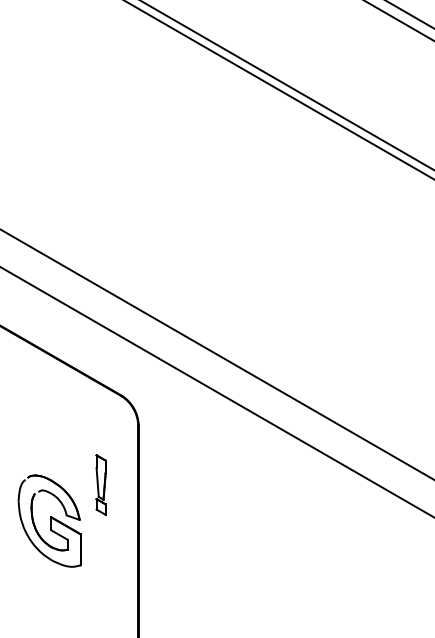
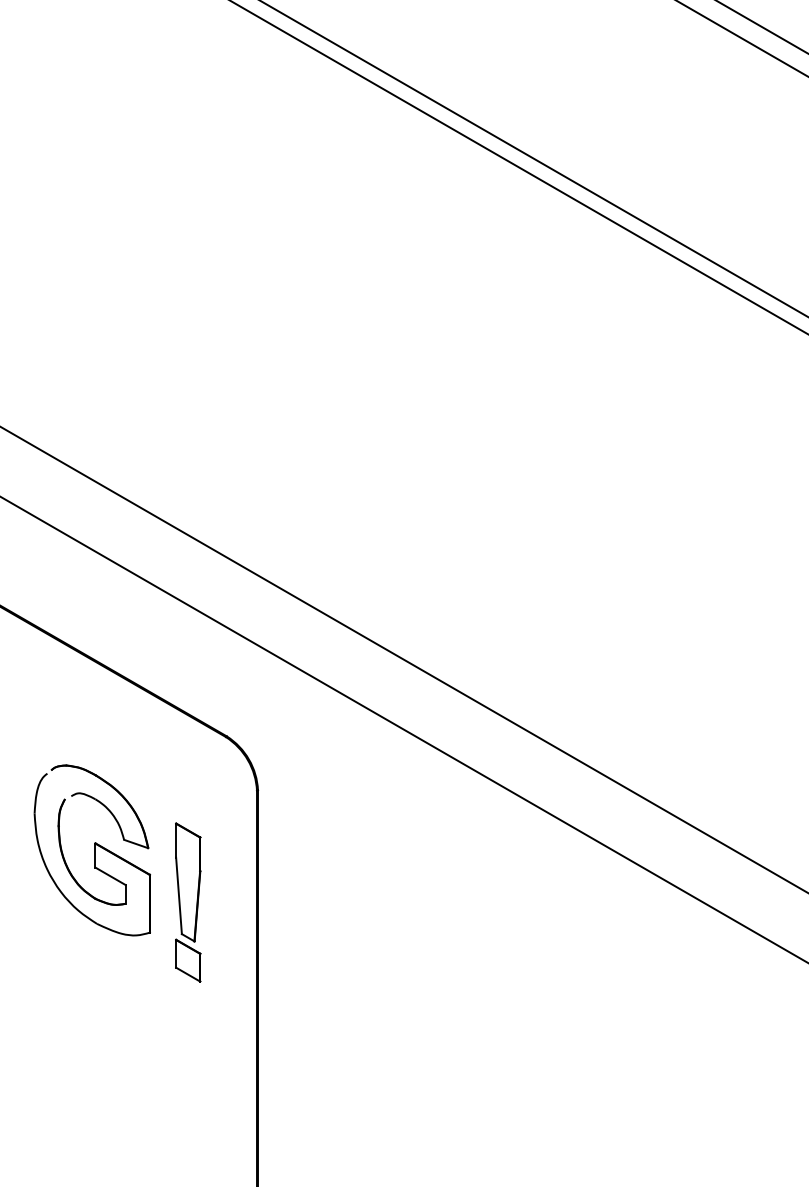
part: (100, 484) -> (186, 901), size x1.43
part: (49, 520) -> (92, 849), moved

